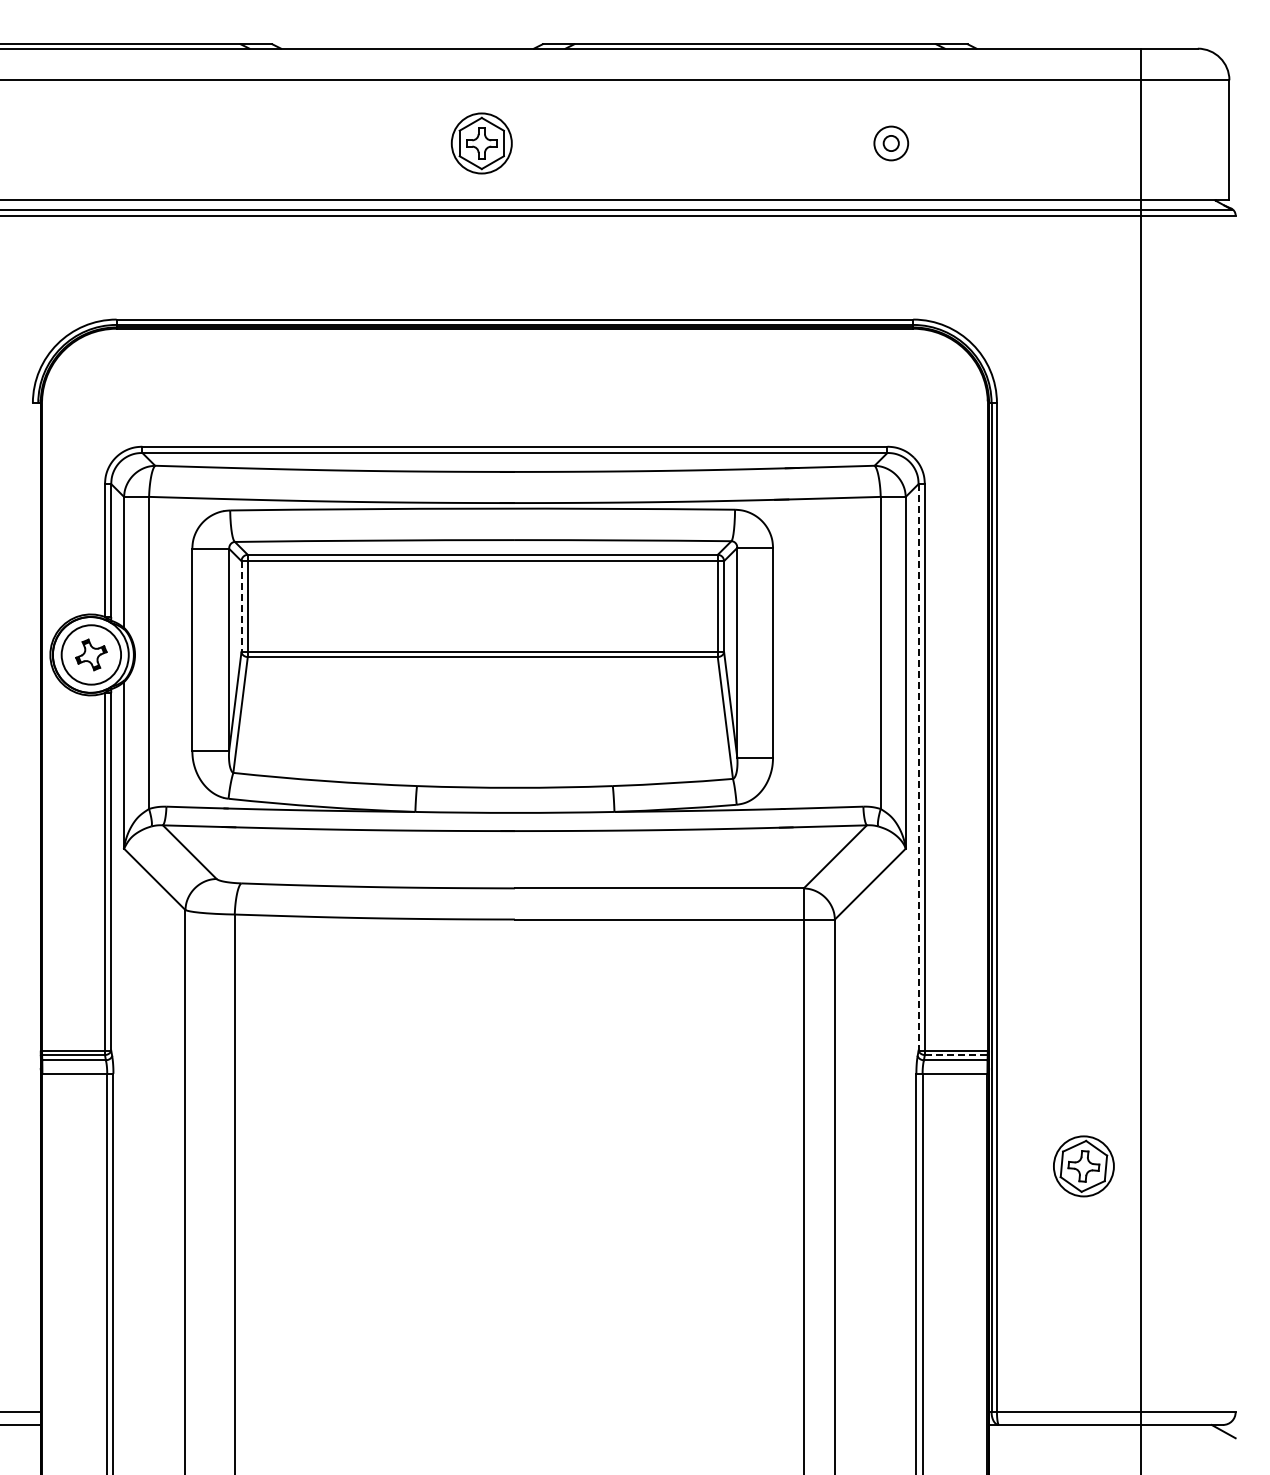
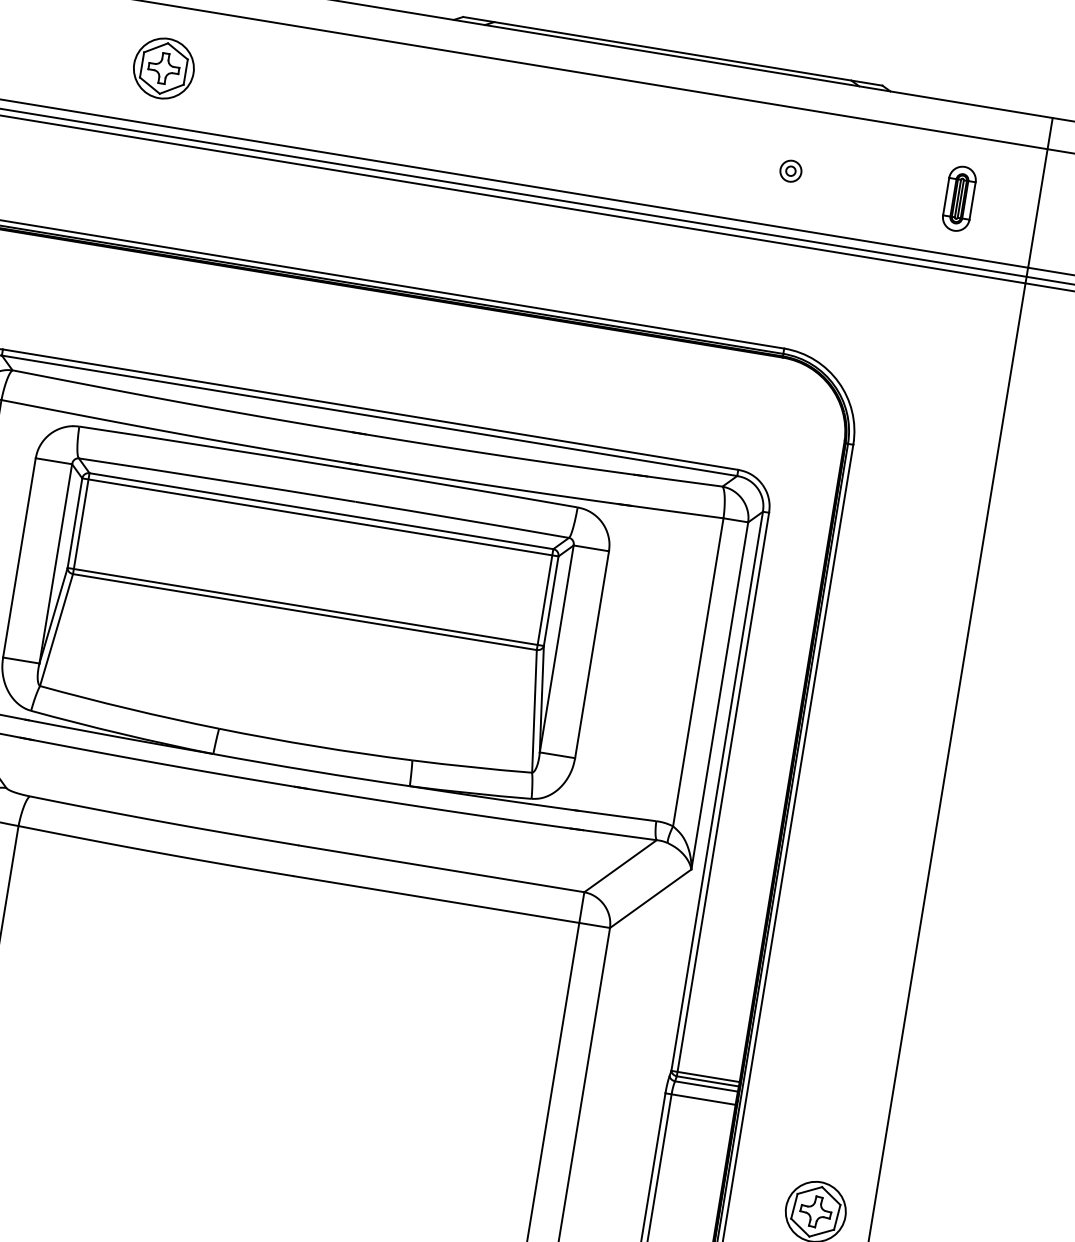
part: (481, 143) -> (163, 68), moved
part: (890, 143) -> (790, 171), size x0.62
part: (1061, 143) -> (959, 198), added
line: (241, 607) -> (74, 524), dashed -> solid
line: (918, 767) -> (717, 791), dashed -> solid
line: (956, 1055) -> (708, 1081), dashed -> solid

